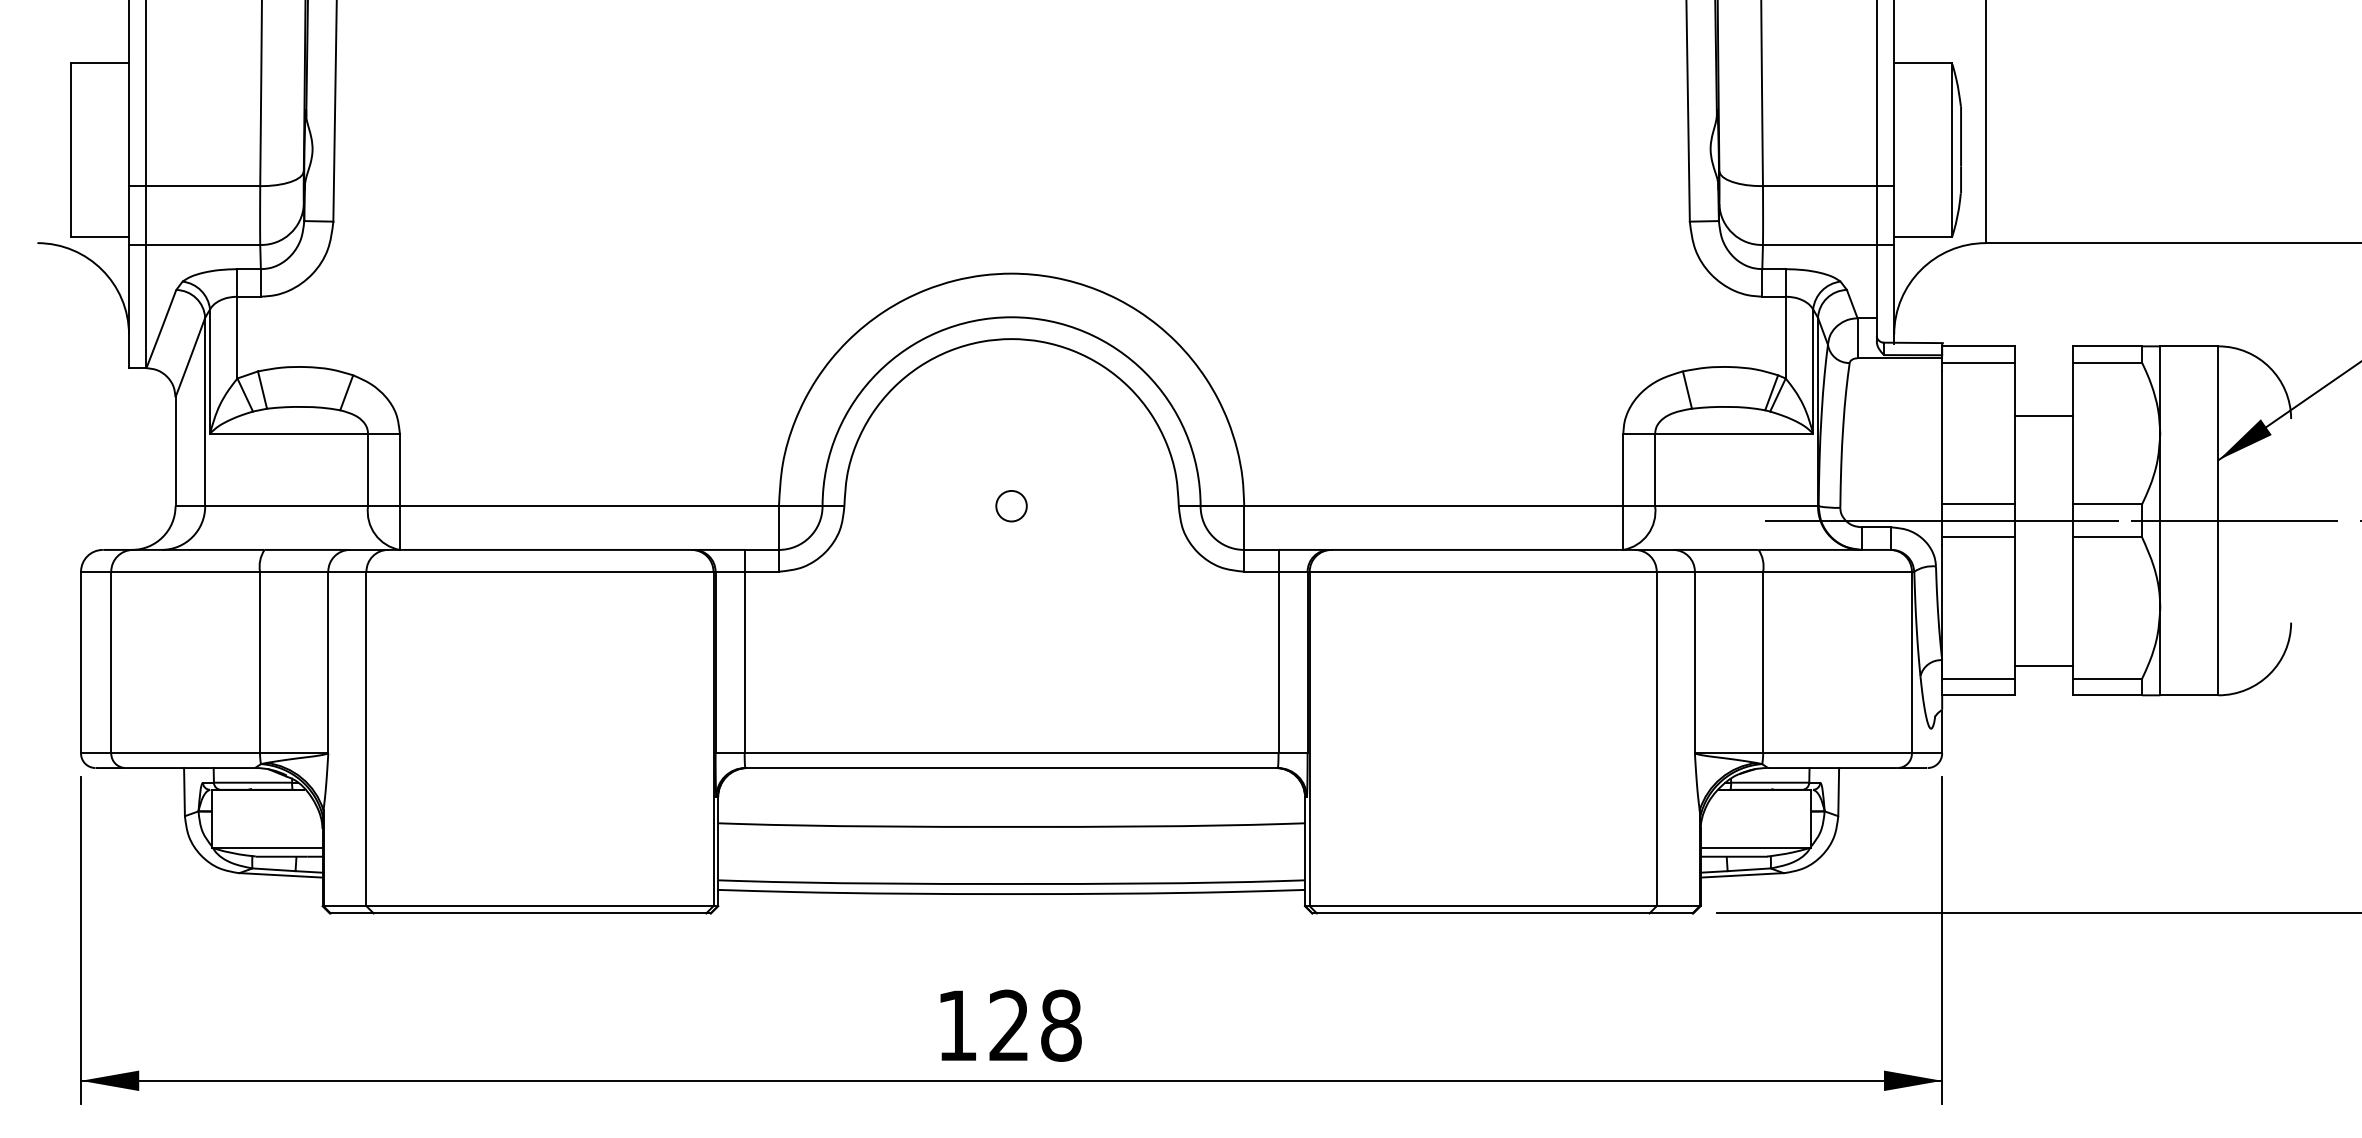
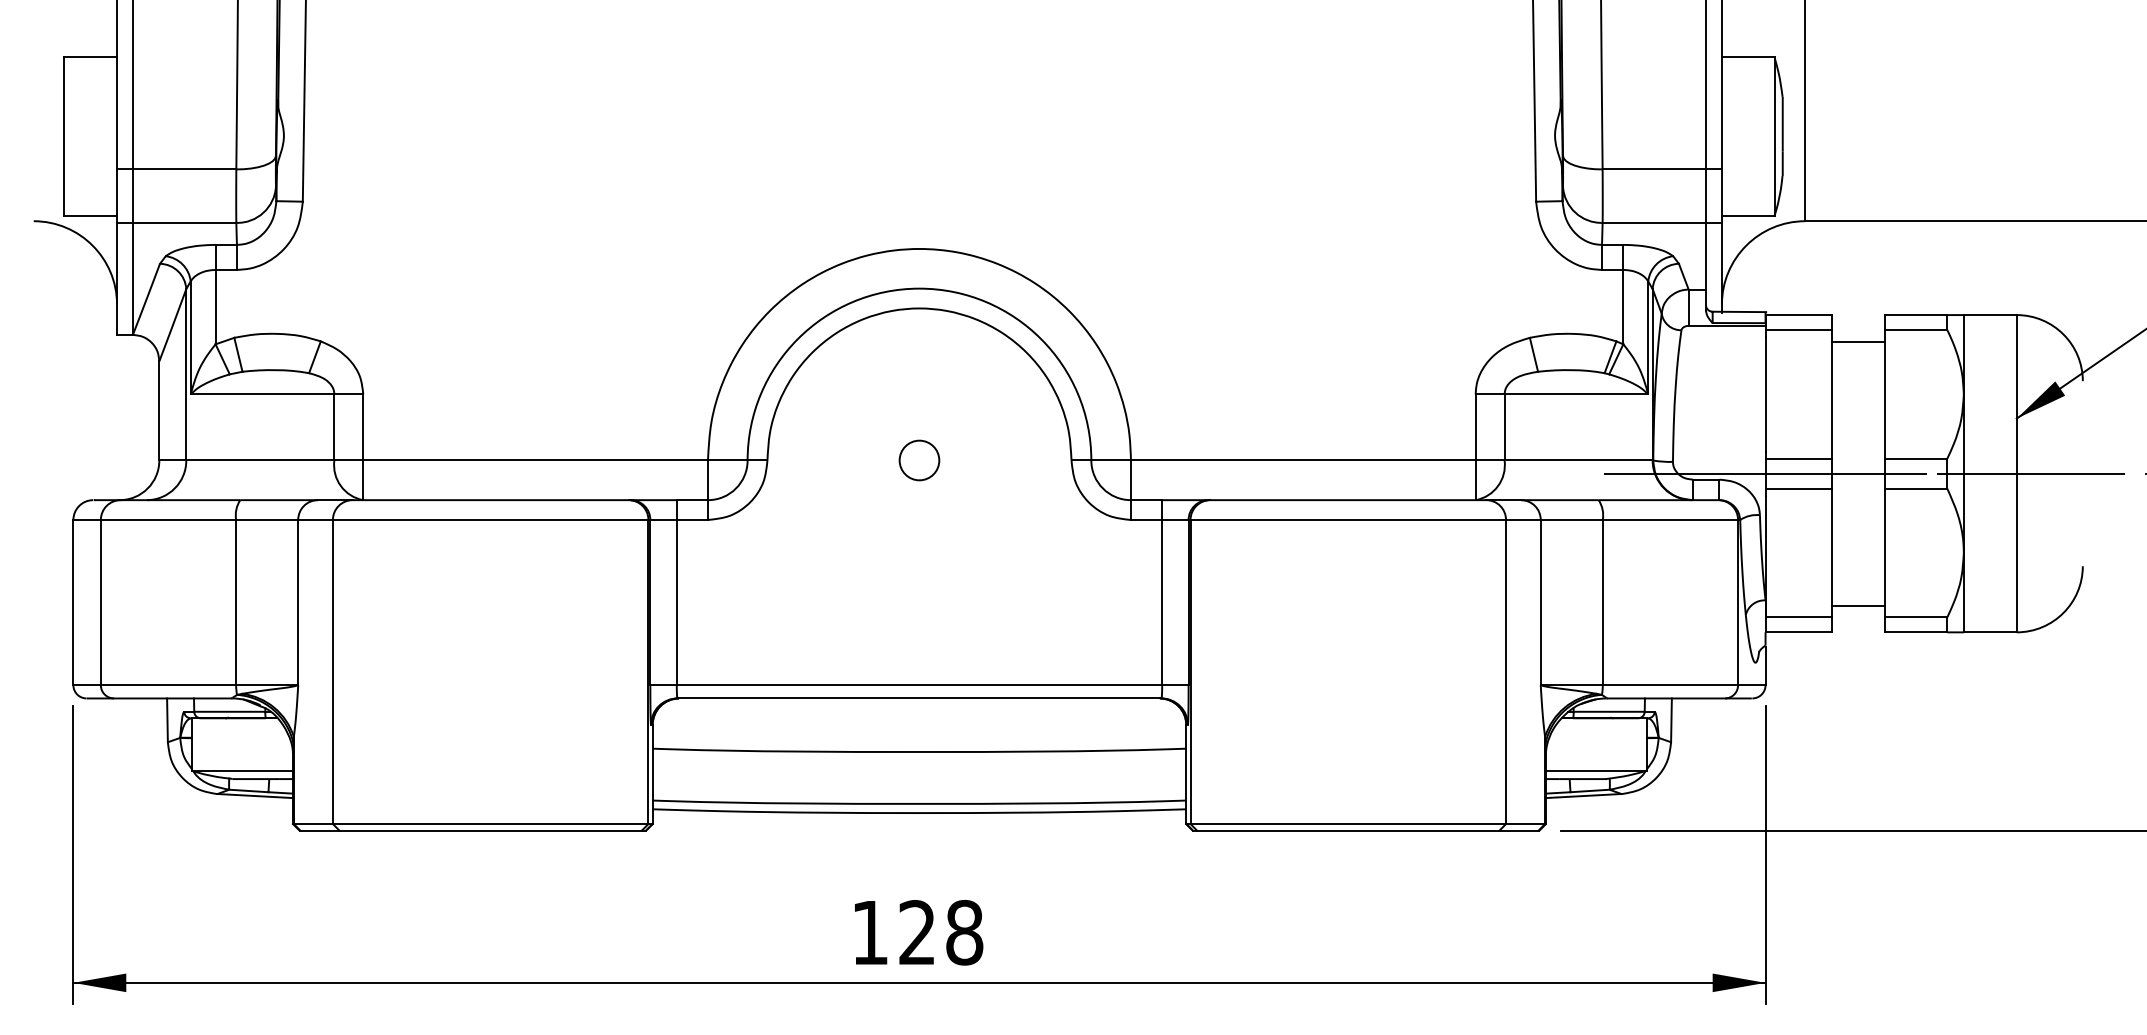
line: (2043, 416) -> (1857, 341), moved
circle: (1011, 505) -> (919, 459), size x1.43

